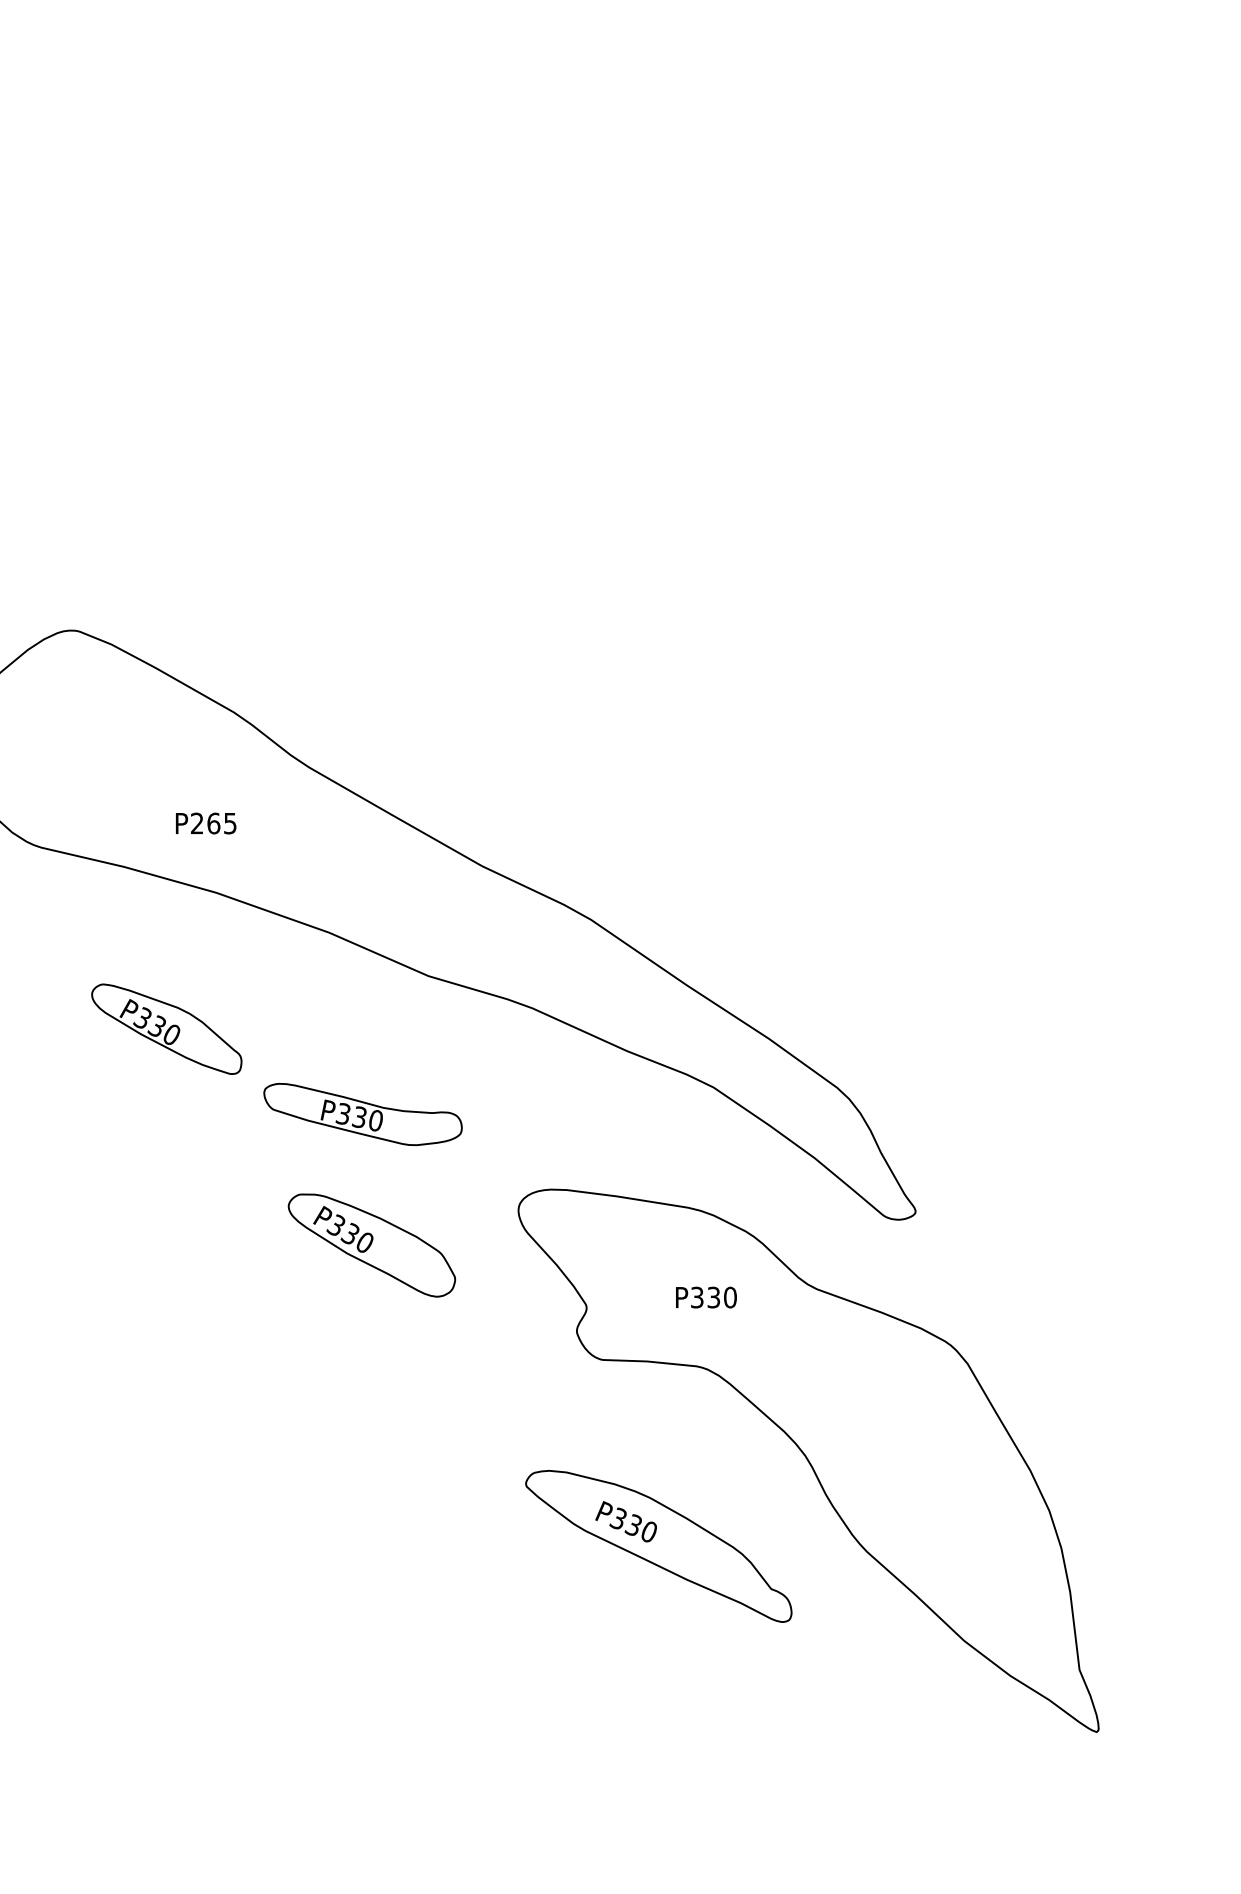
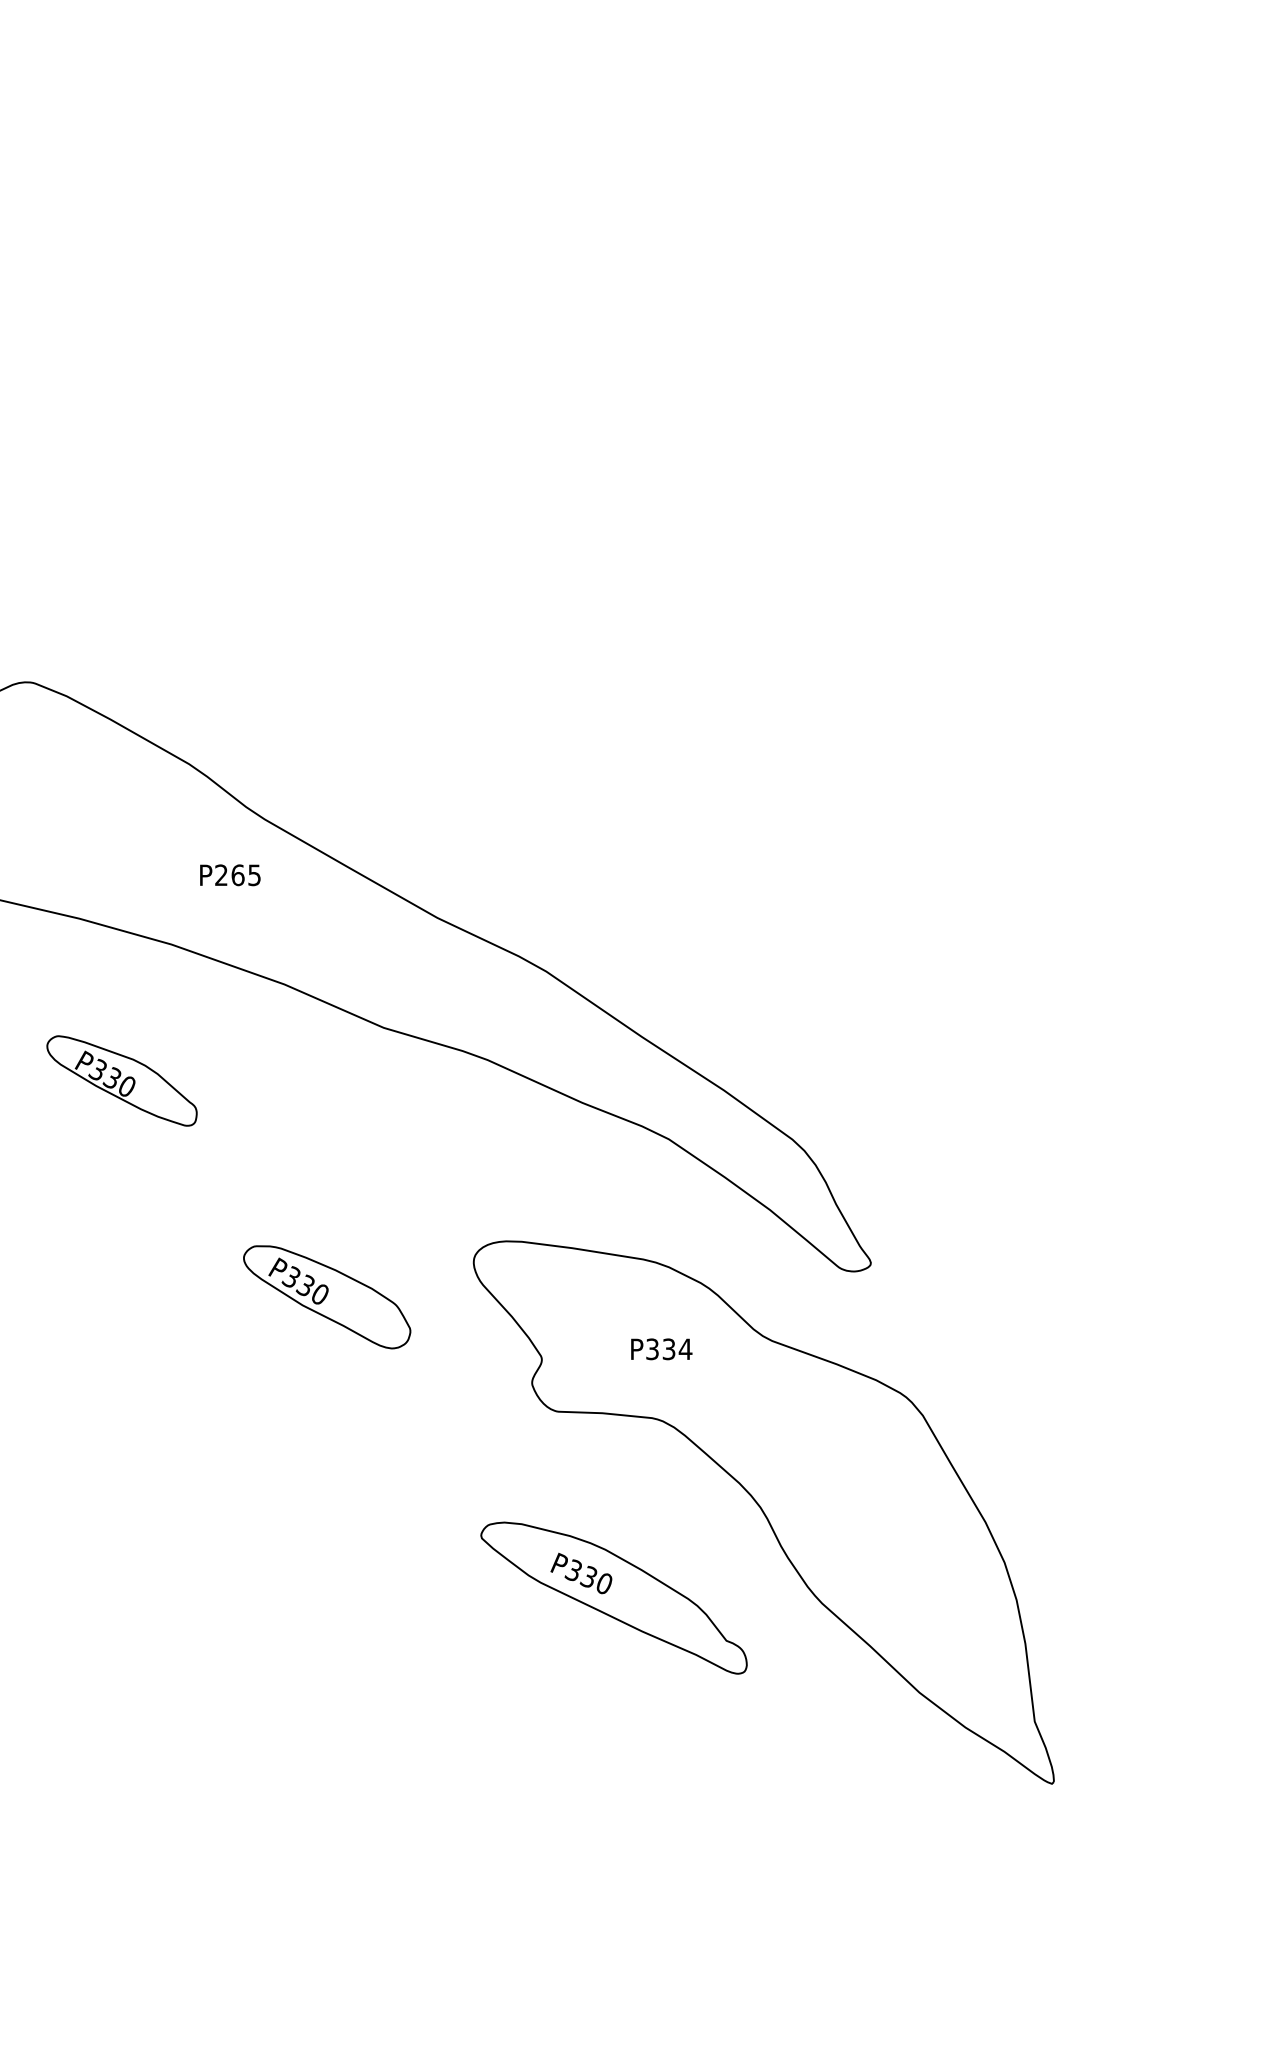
text: (206, 823) -> (230, 875), moved
part: (362, 1113) -> (317, 1165), removed
text: (730, 1297) -> (685, 1349), P330 -> P334

